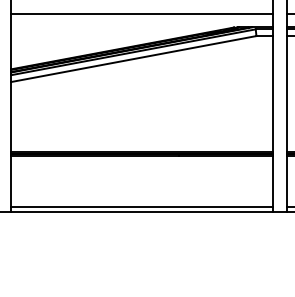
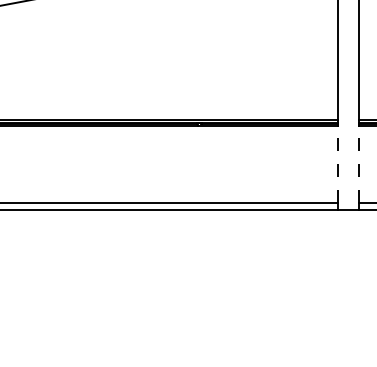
line: (273, 181) -> (338, 164), solid -> dashed
line: (287, 181) -> (359, 164), solid -> dashed

